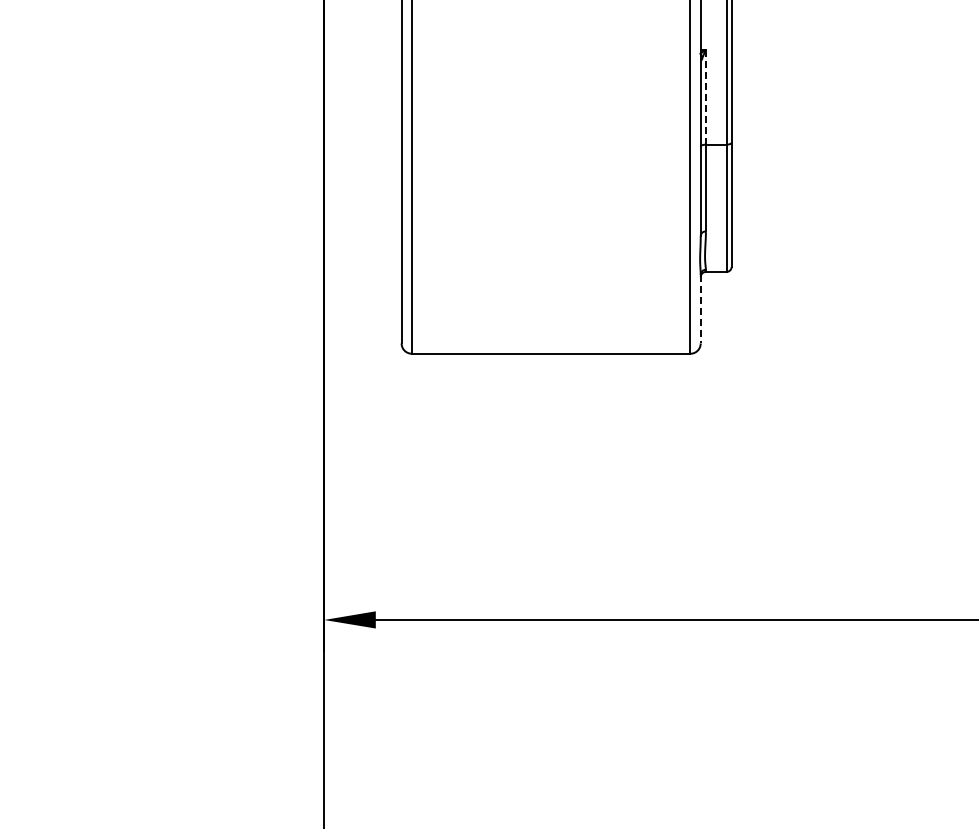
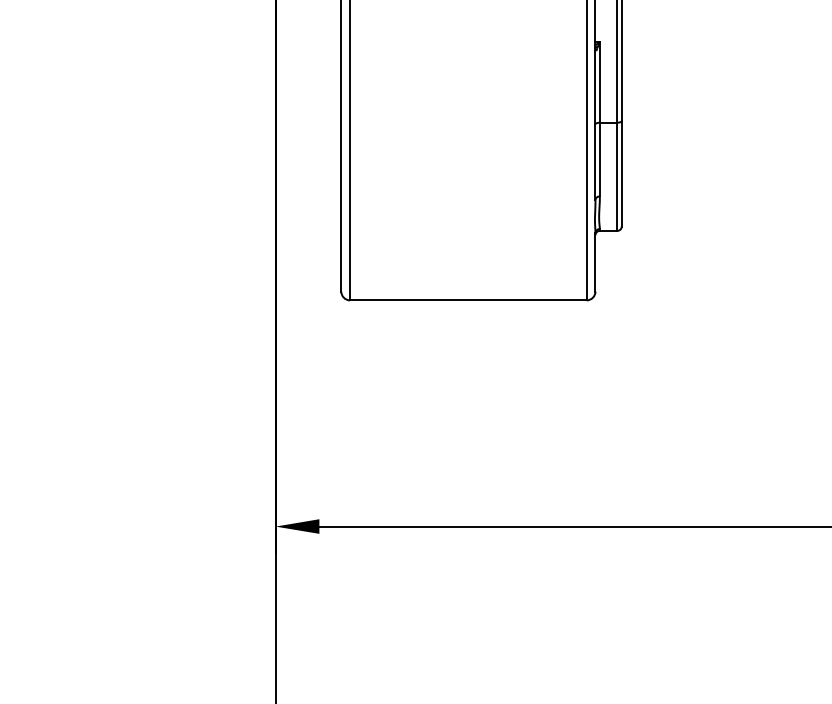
line: (705, 97) -> (599, 82), dashed -> solid
line: (700, 309) -> (595, 262), dashed -> solid

